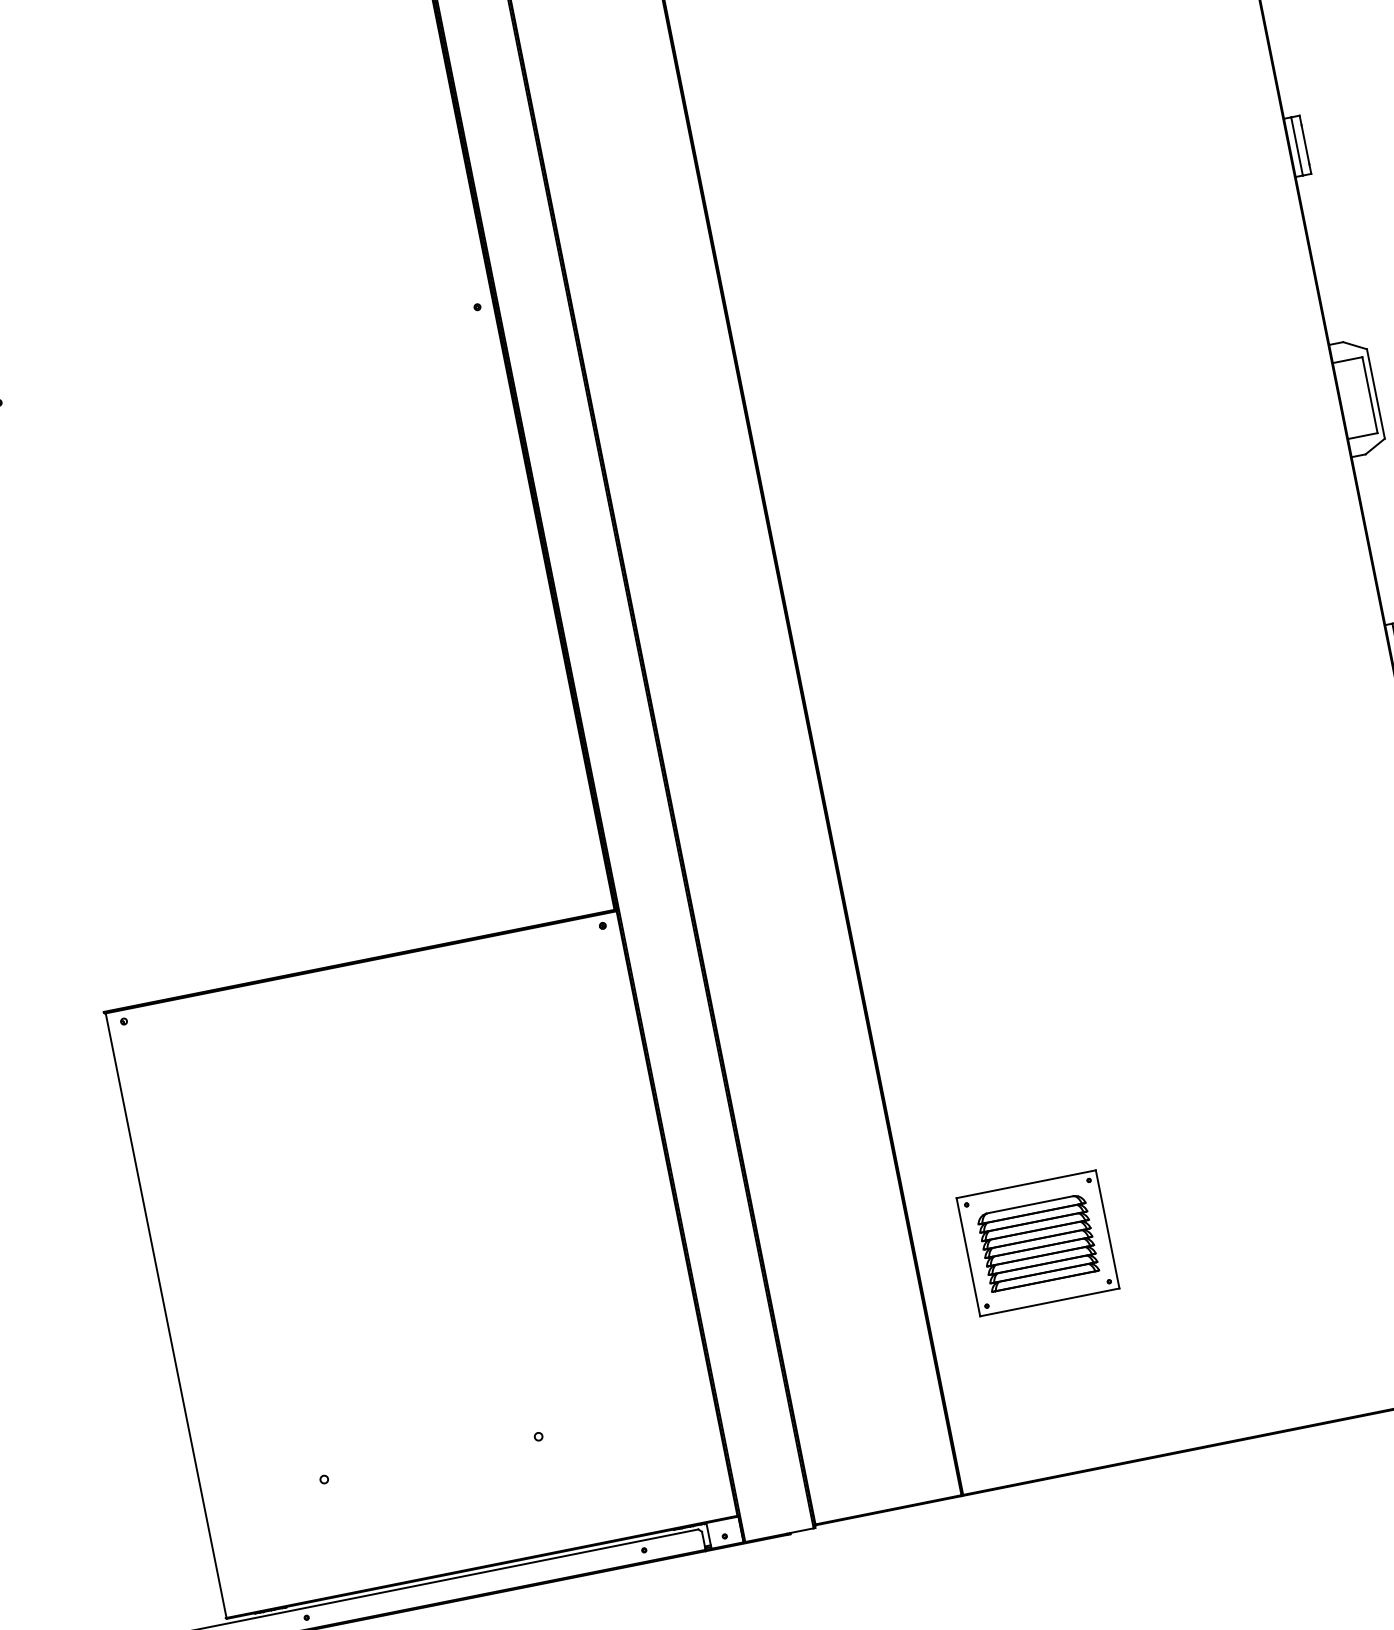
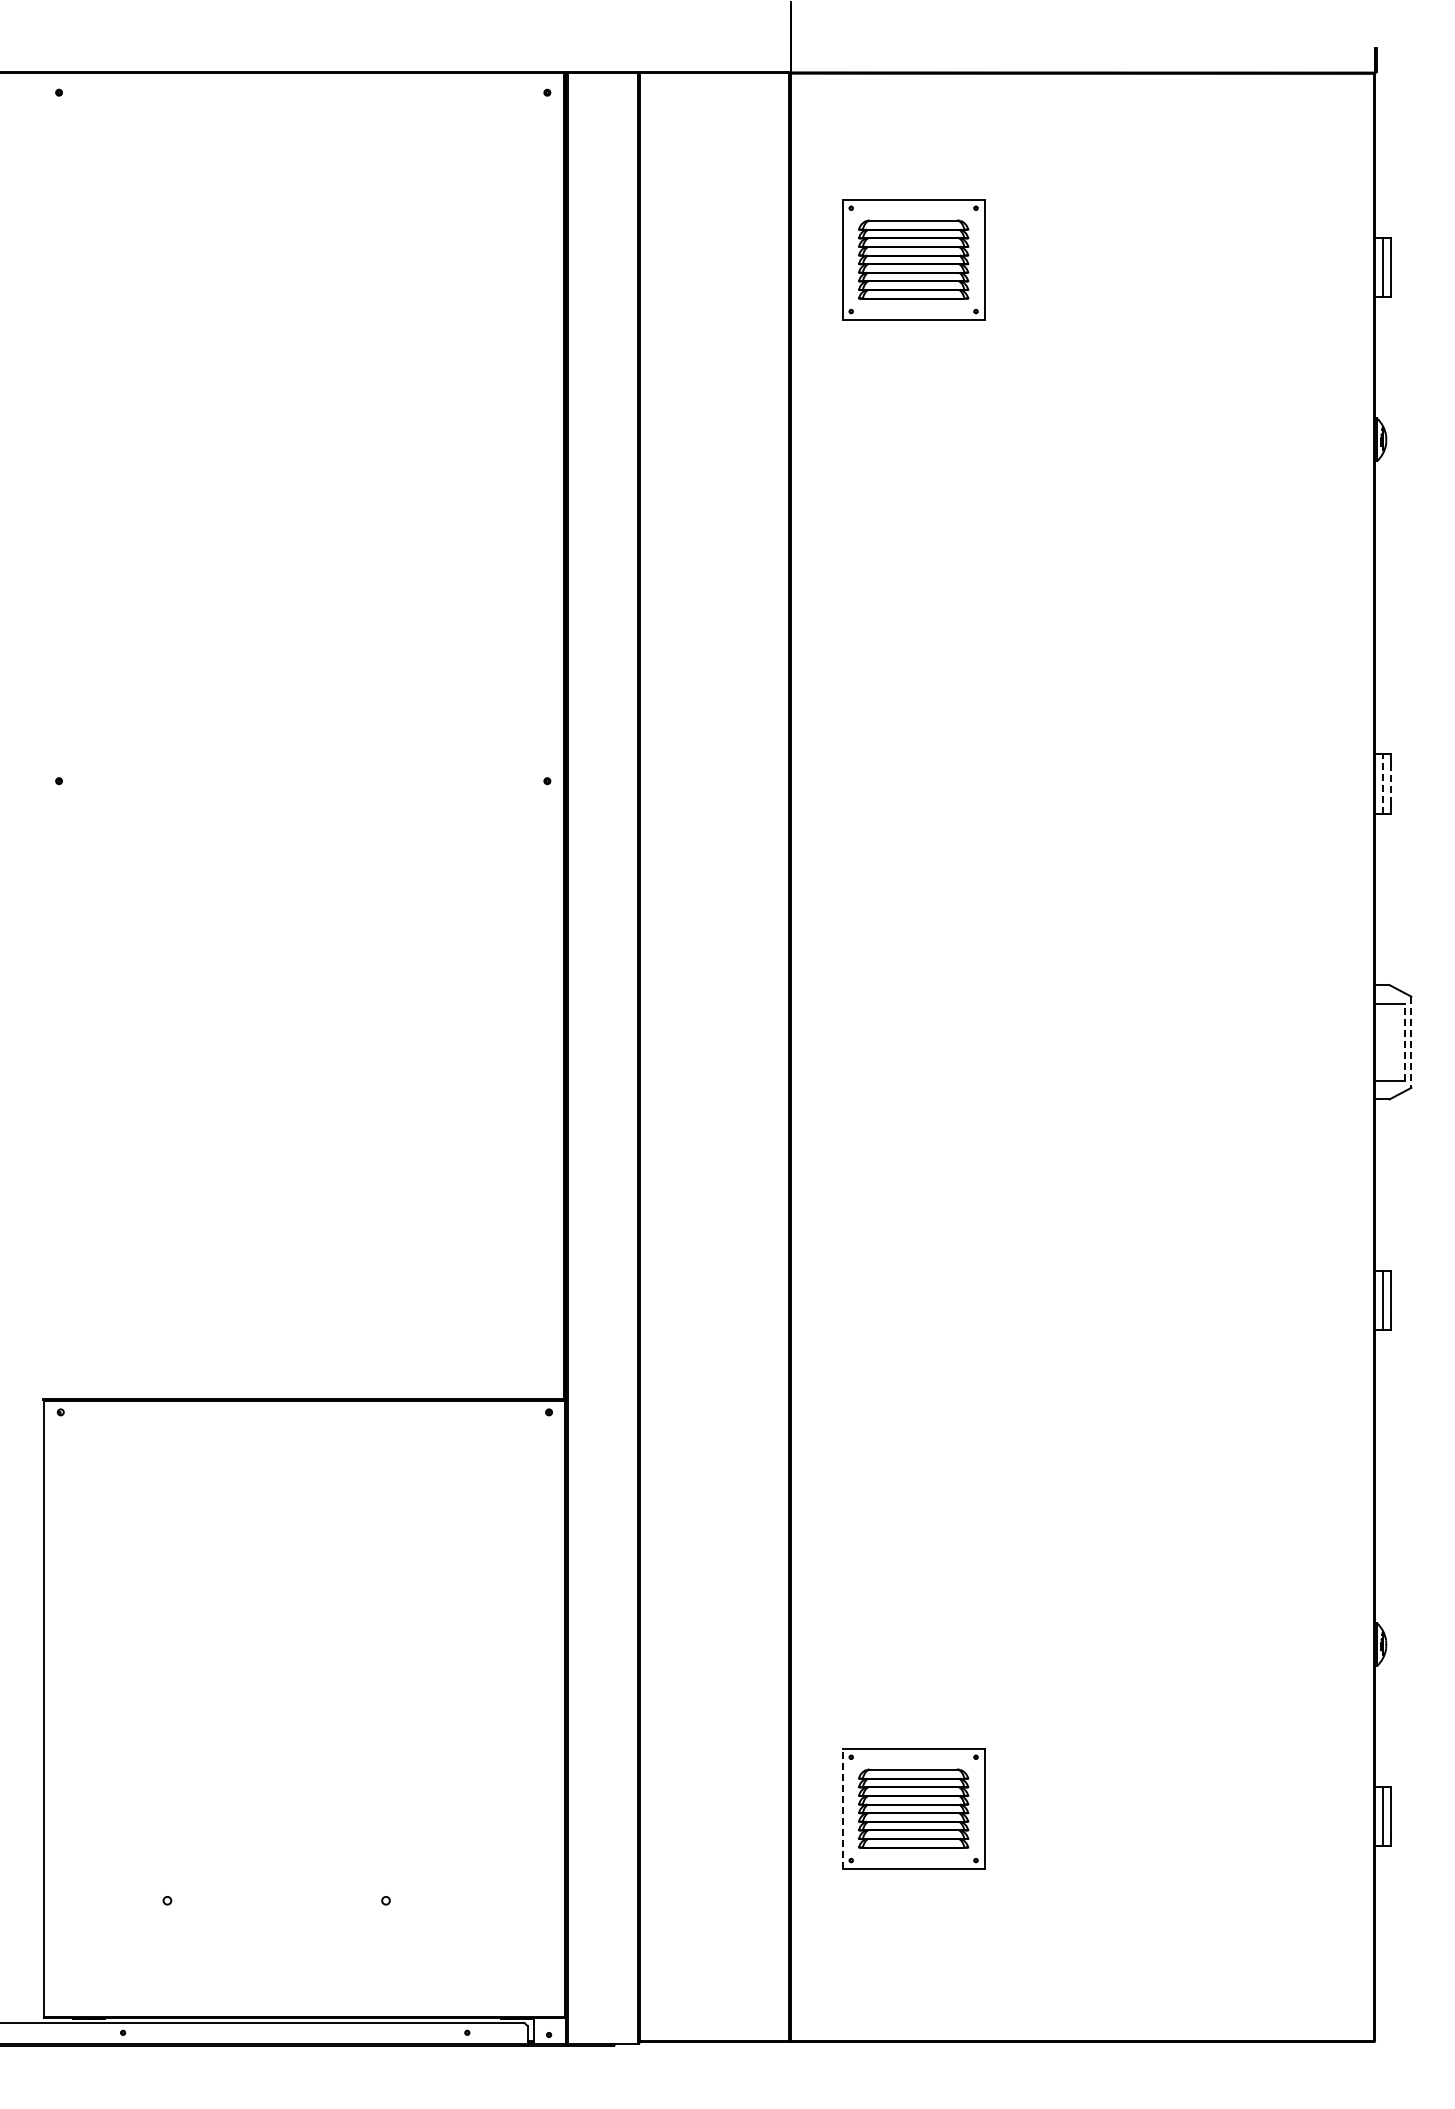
line: (1305, 145) -> (1391, 784), solid -> dashed
line: (1297, 146) -> (1382, 784), solid -> dashed
line: (1376, 394) -> (1411, 1042), solid -> dashed
line: (1370, 395) -> (1405, 1042), solid -> dashed
line: (968, 1256) -> (842, 1808), solid -> dashed

